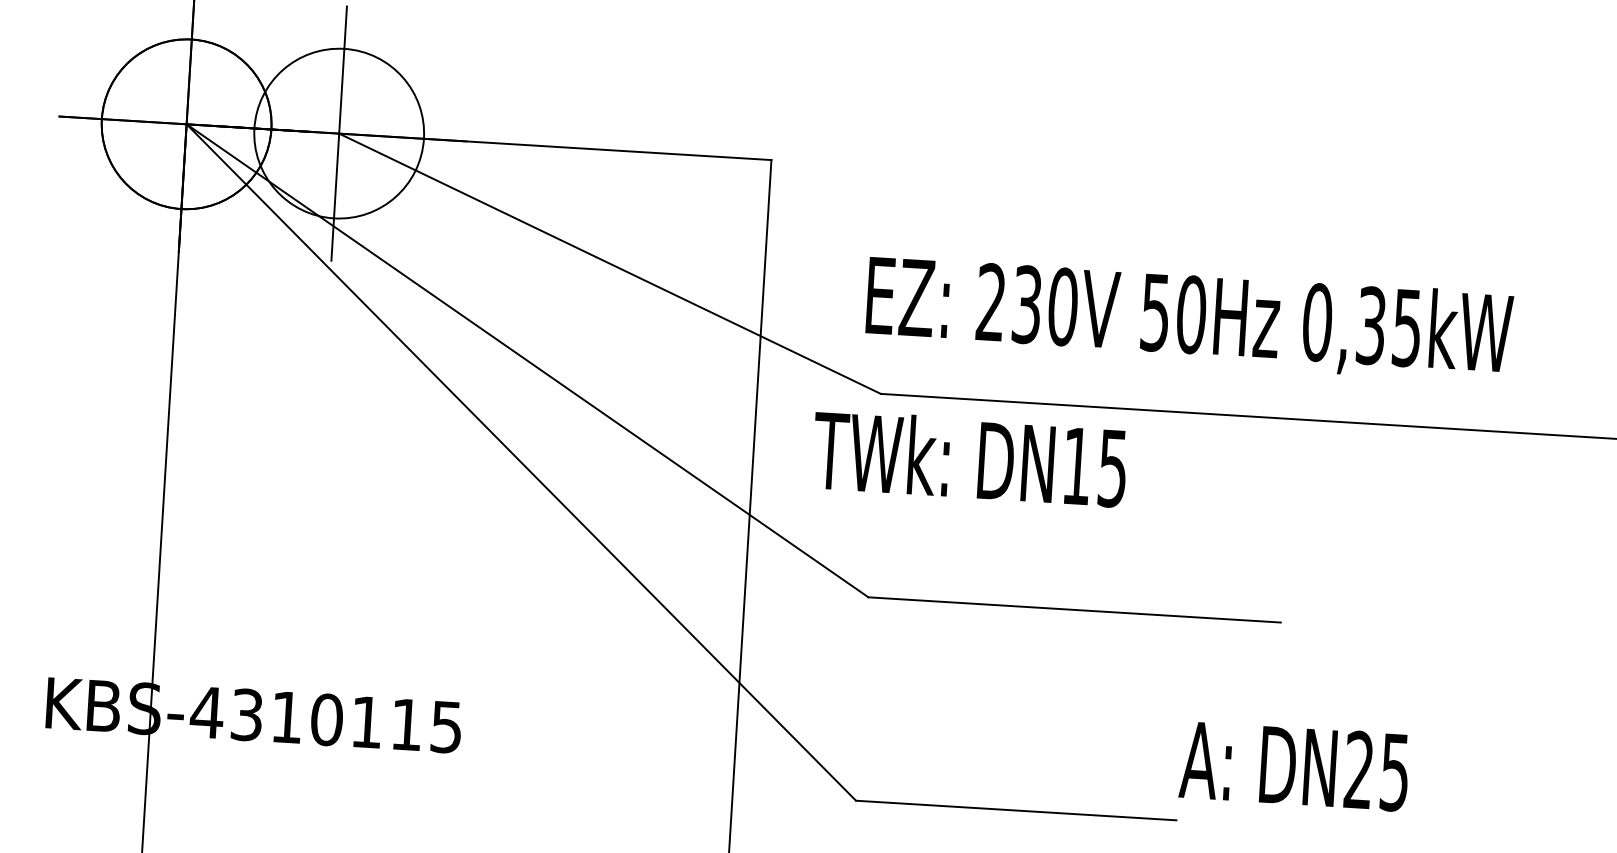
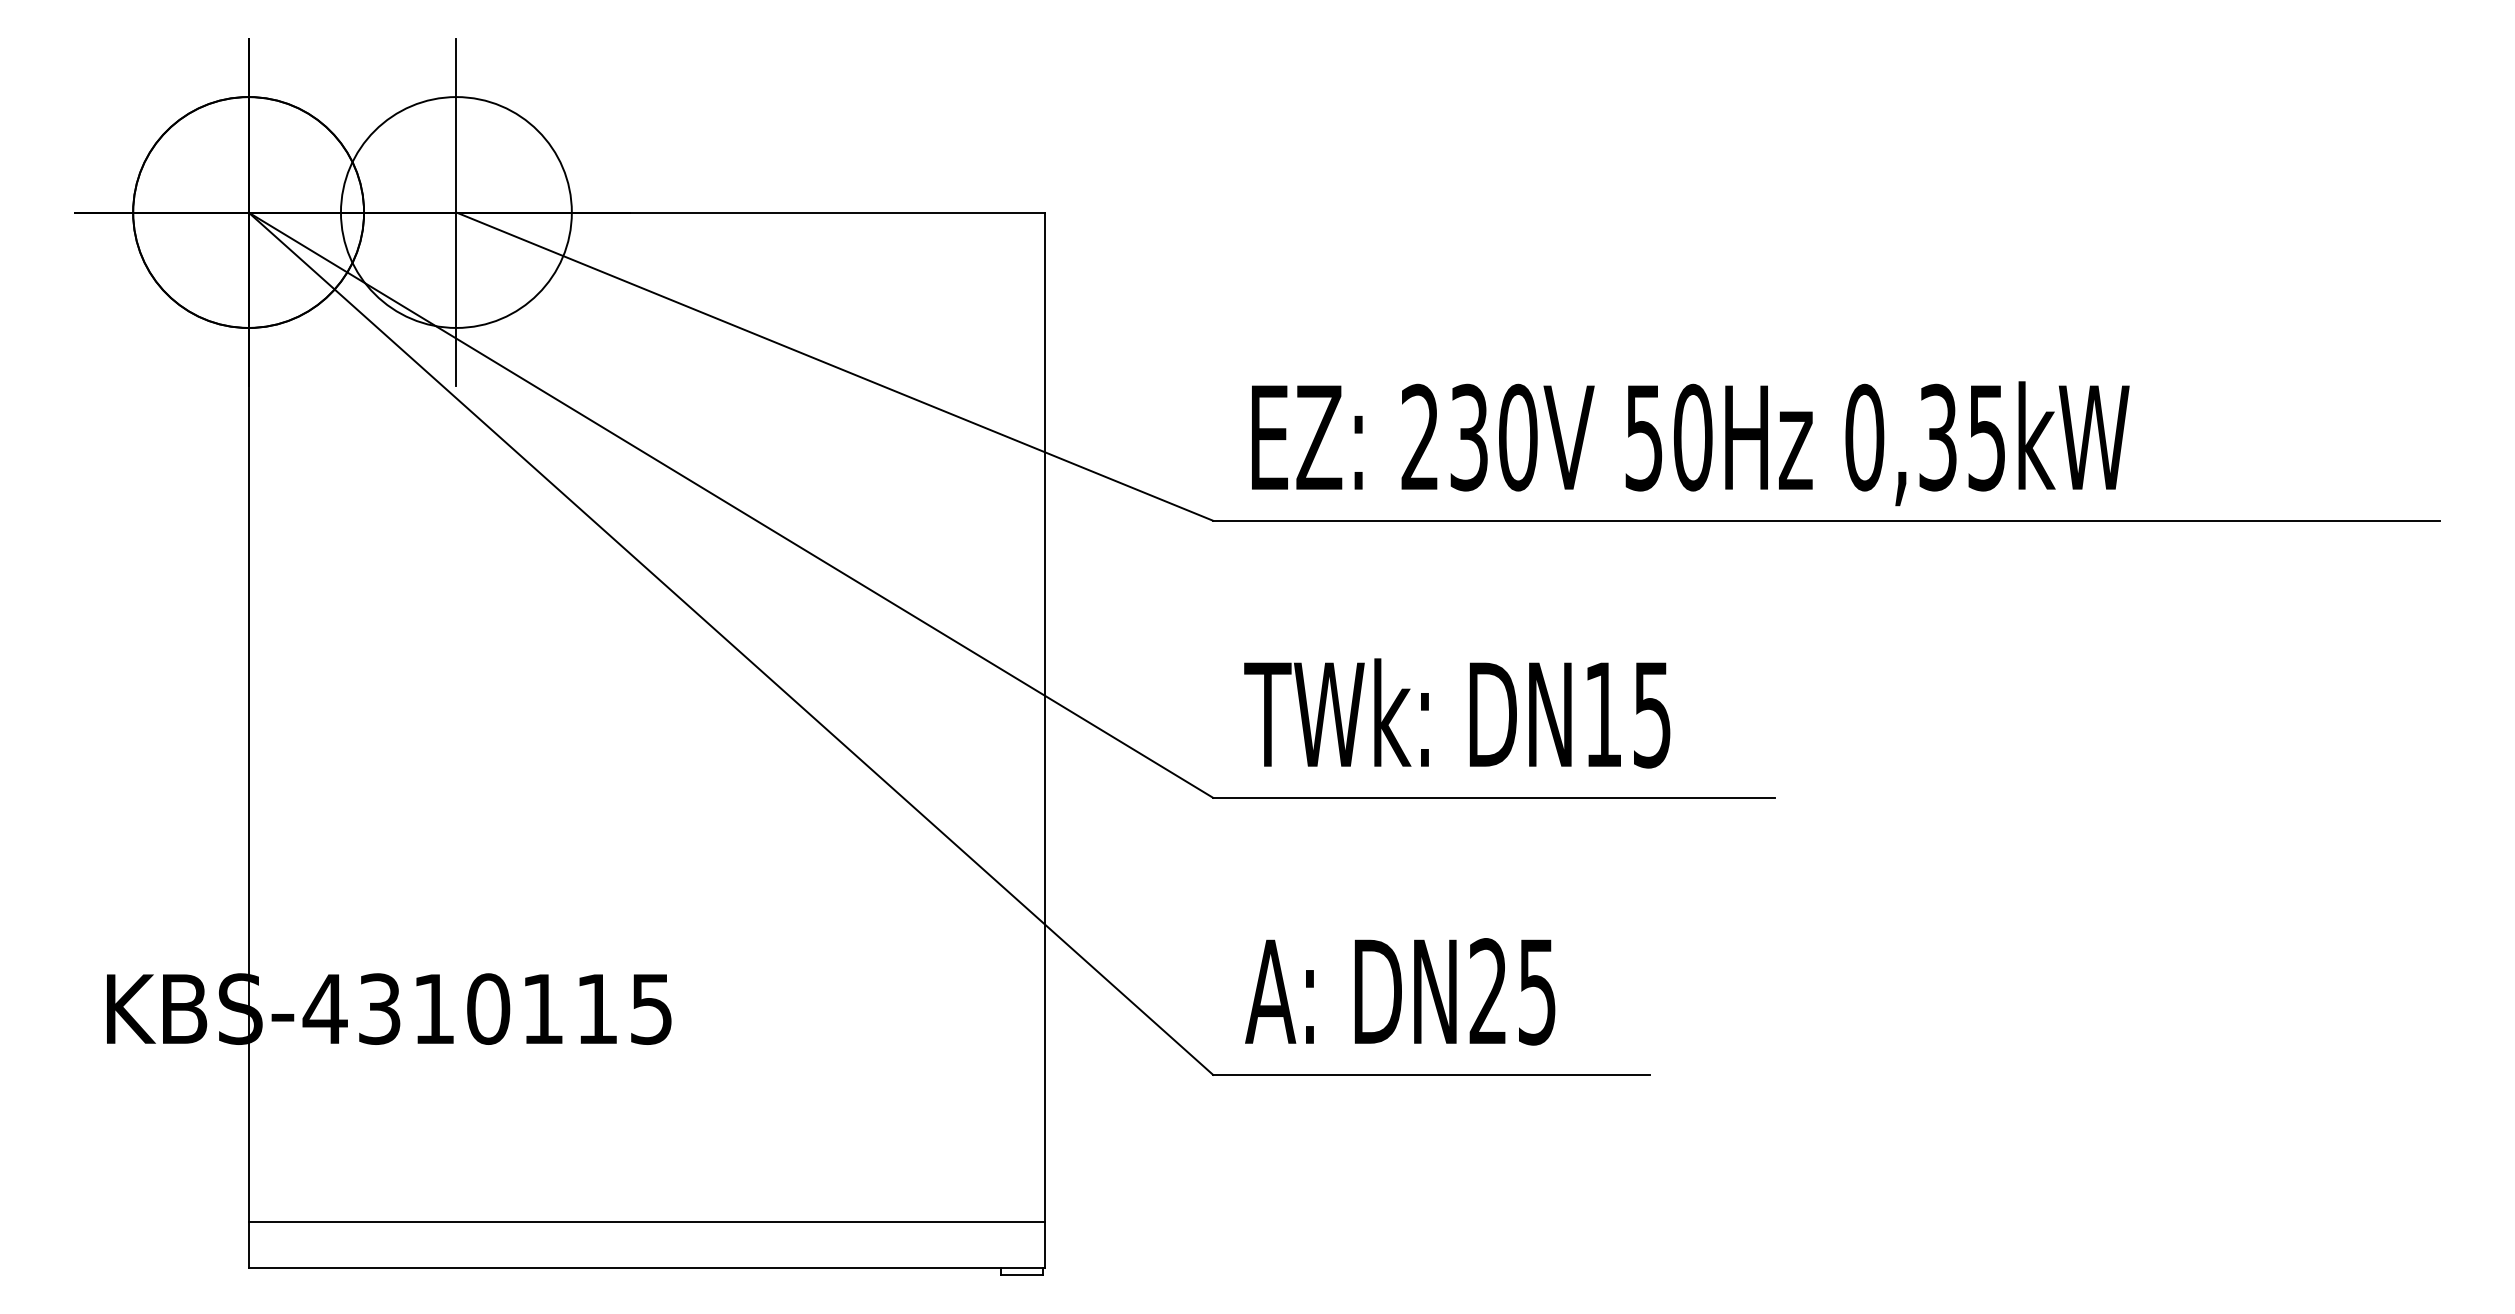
text: (1189, 318) -> (1690, 443), moved
text: (970, 458) -> (1457, 713), moved
text: (1294, 766) -> (1400, 991), moved

